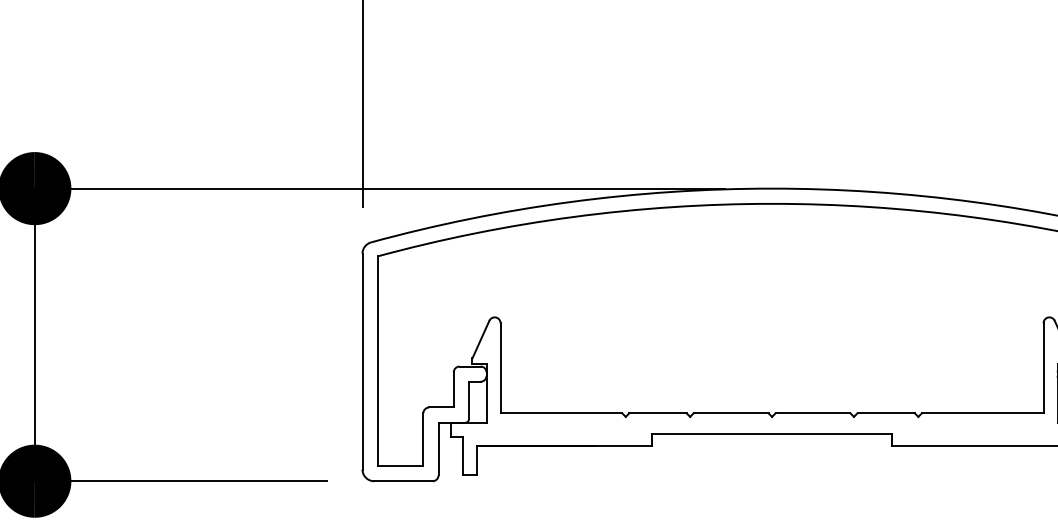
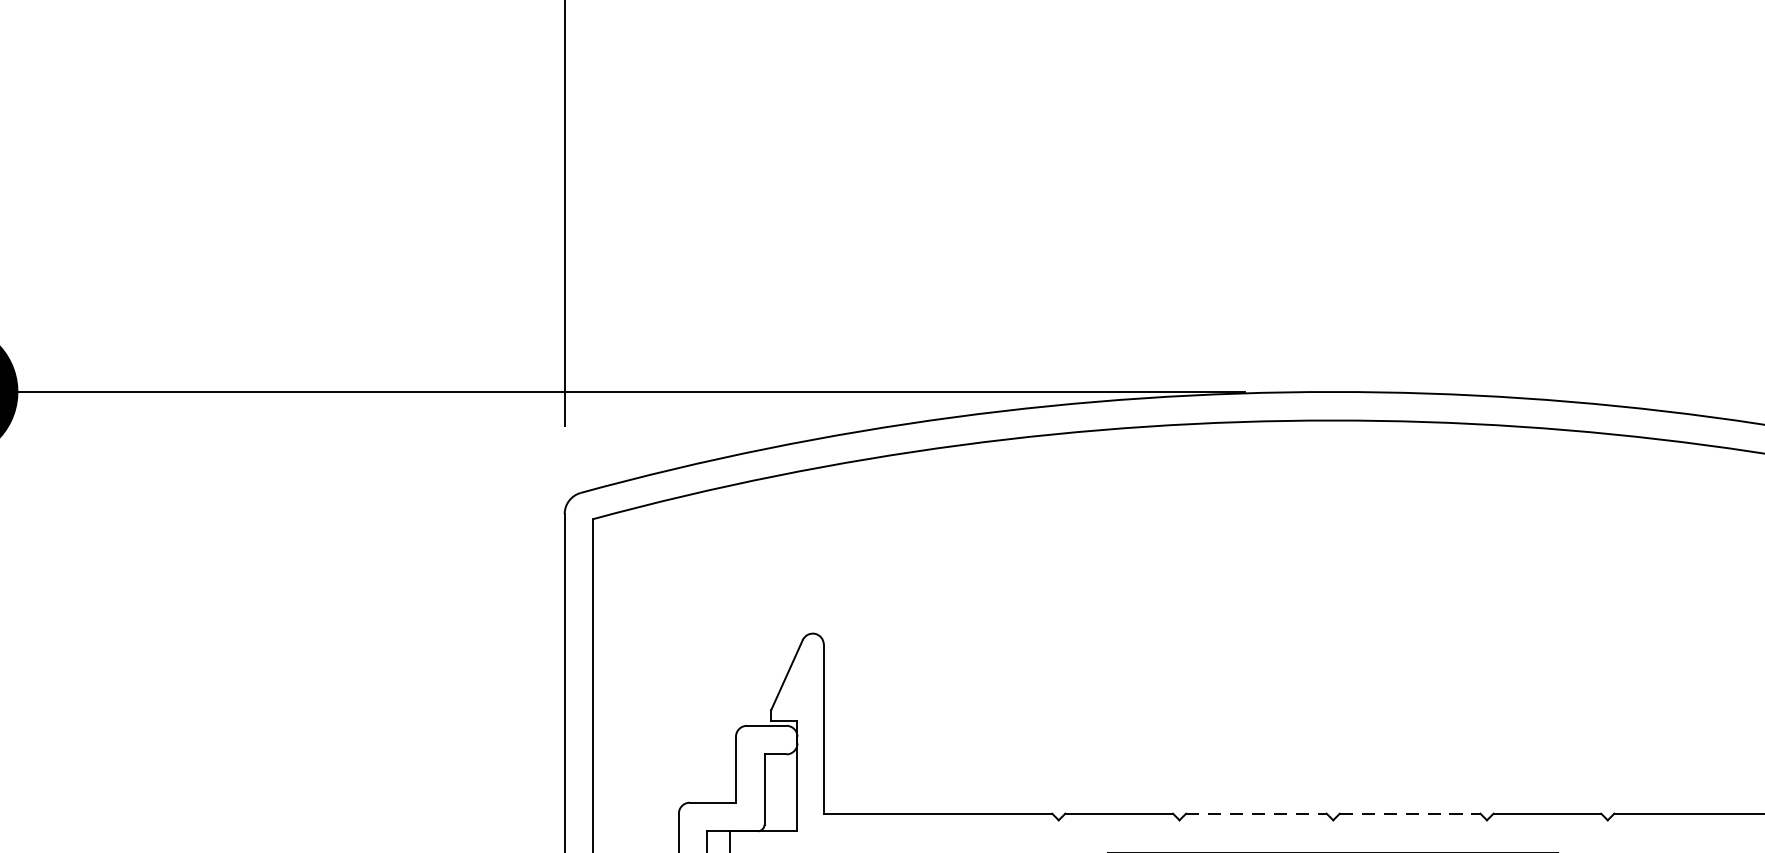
line: (731, 413) -> (1257, 813), solid -> dashed
line: (813, 413) -> (1411, 813), solid -> dashed

